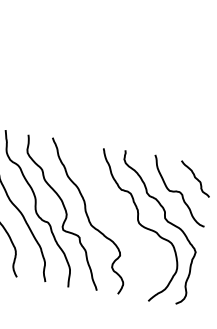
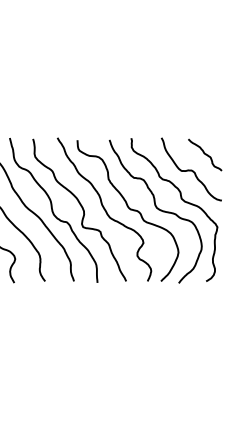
curve: (111, 219) -> (128, 208), added

